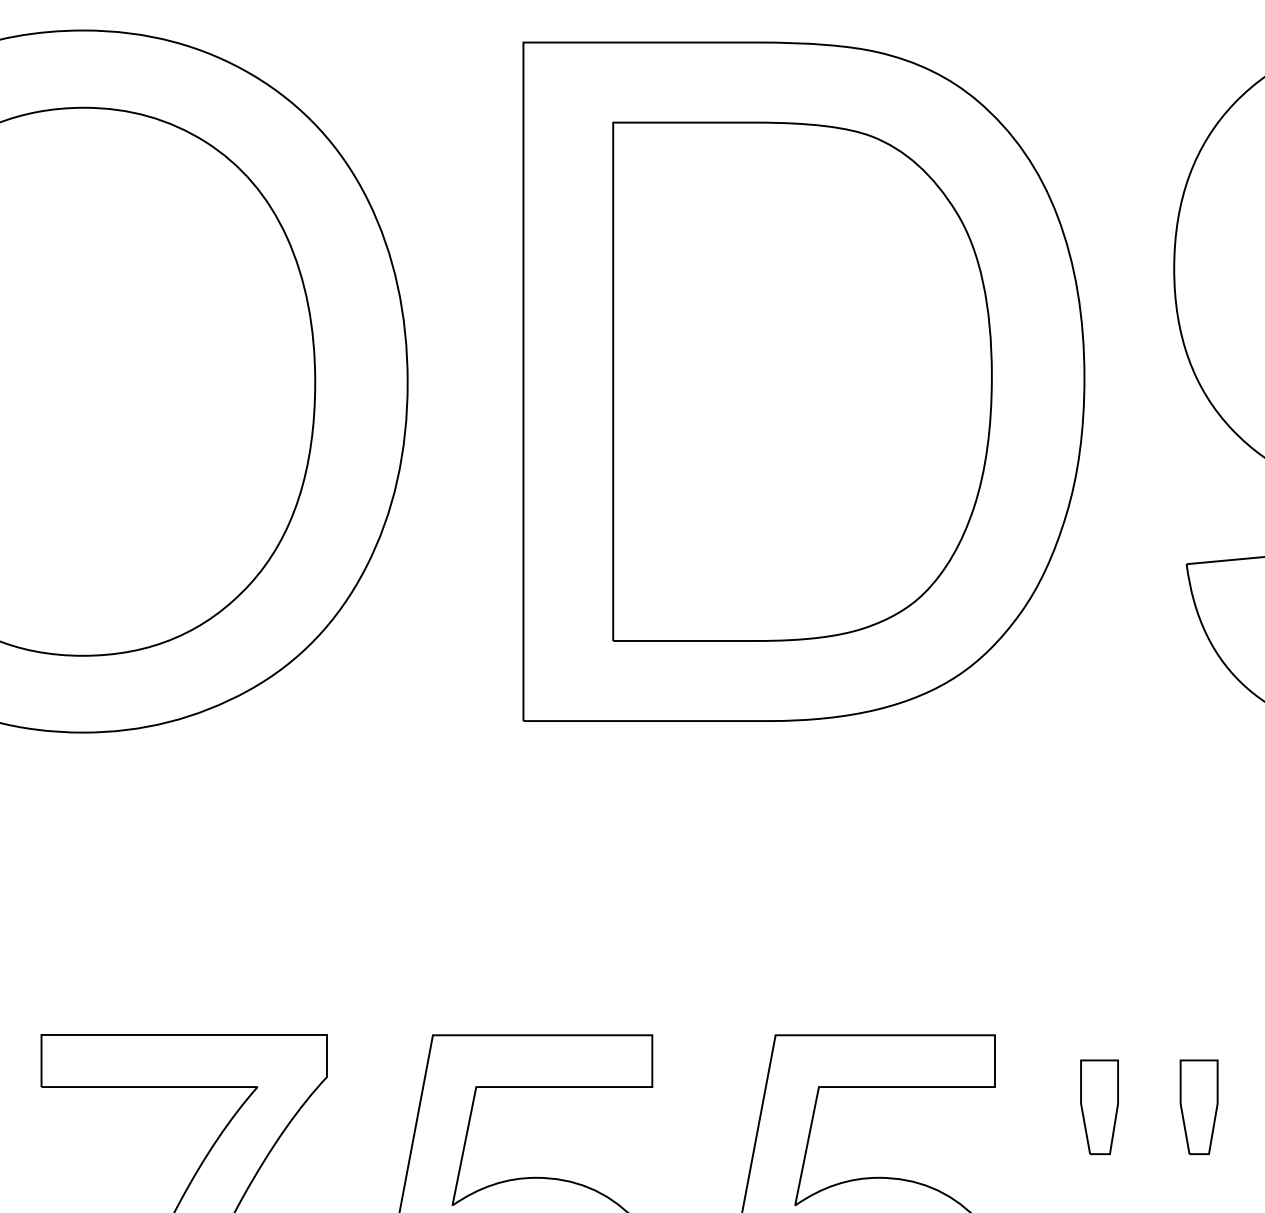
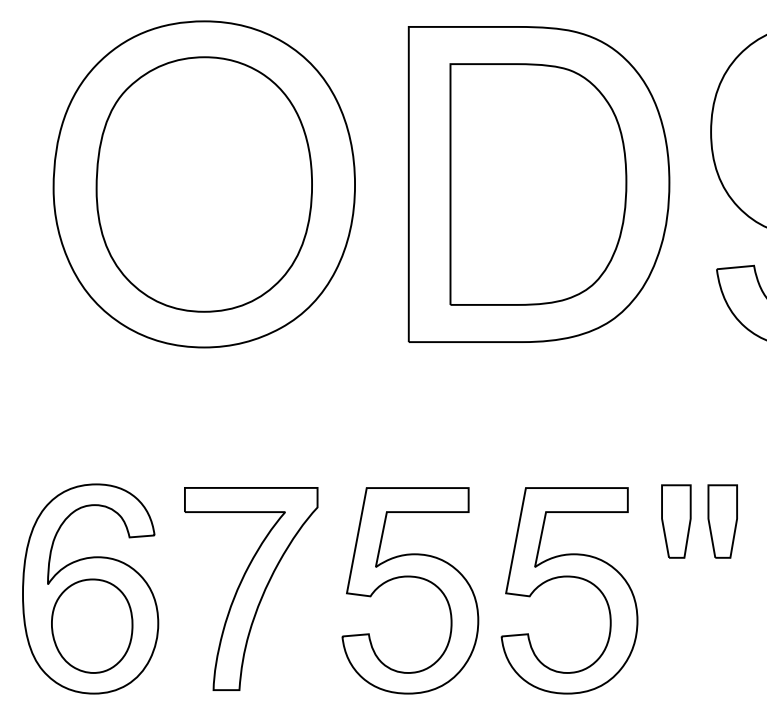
part: (1099, 1107) -> (676, 521), size x1.67
part: (1198, 1107) -> (722, 521), size x1.67

